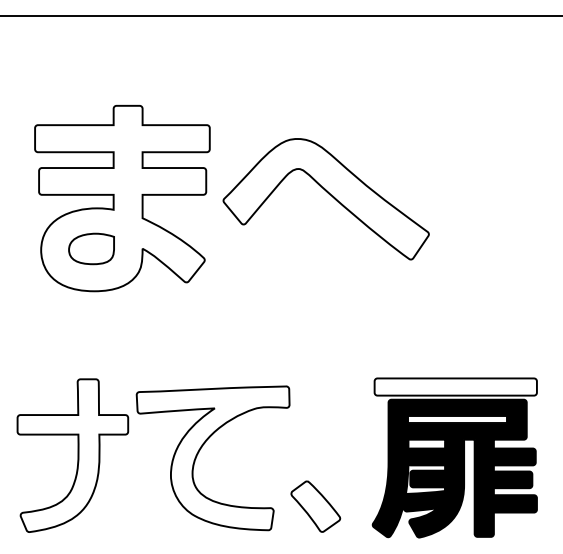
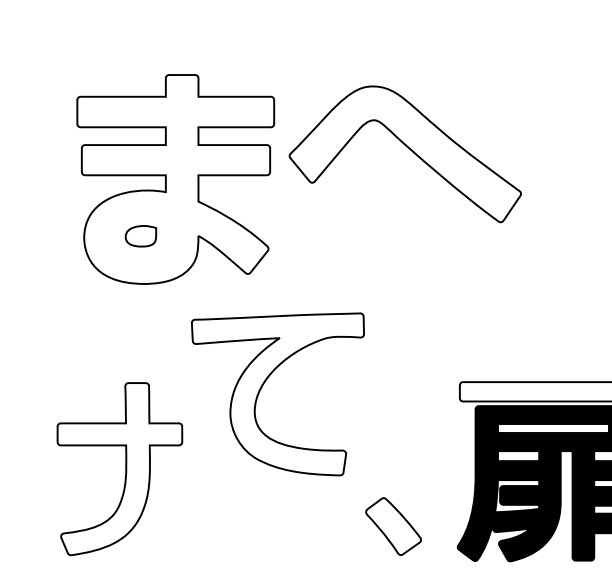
part: (325, 199) -> (404, 154), moved
part: (91, 248) -> (140, 235), size x0.6
part: (199, 452) -> (262, 387), moved

